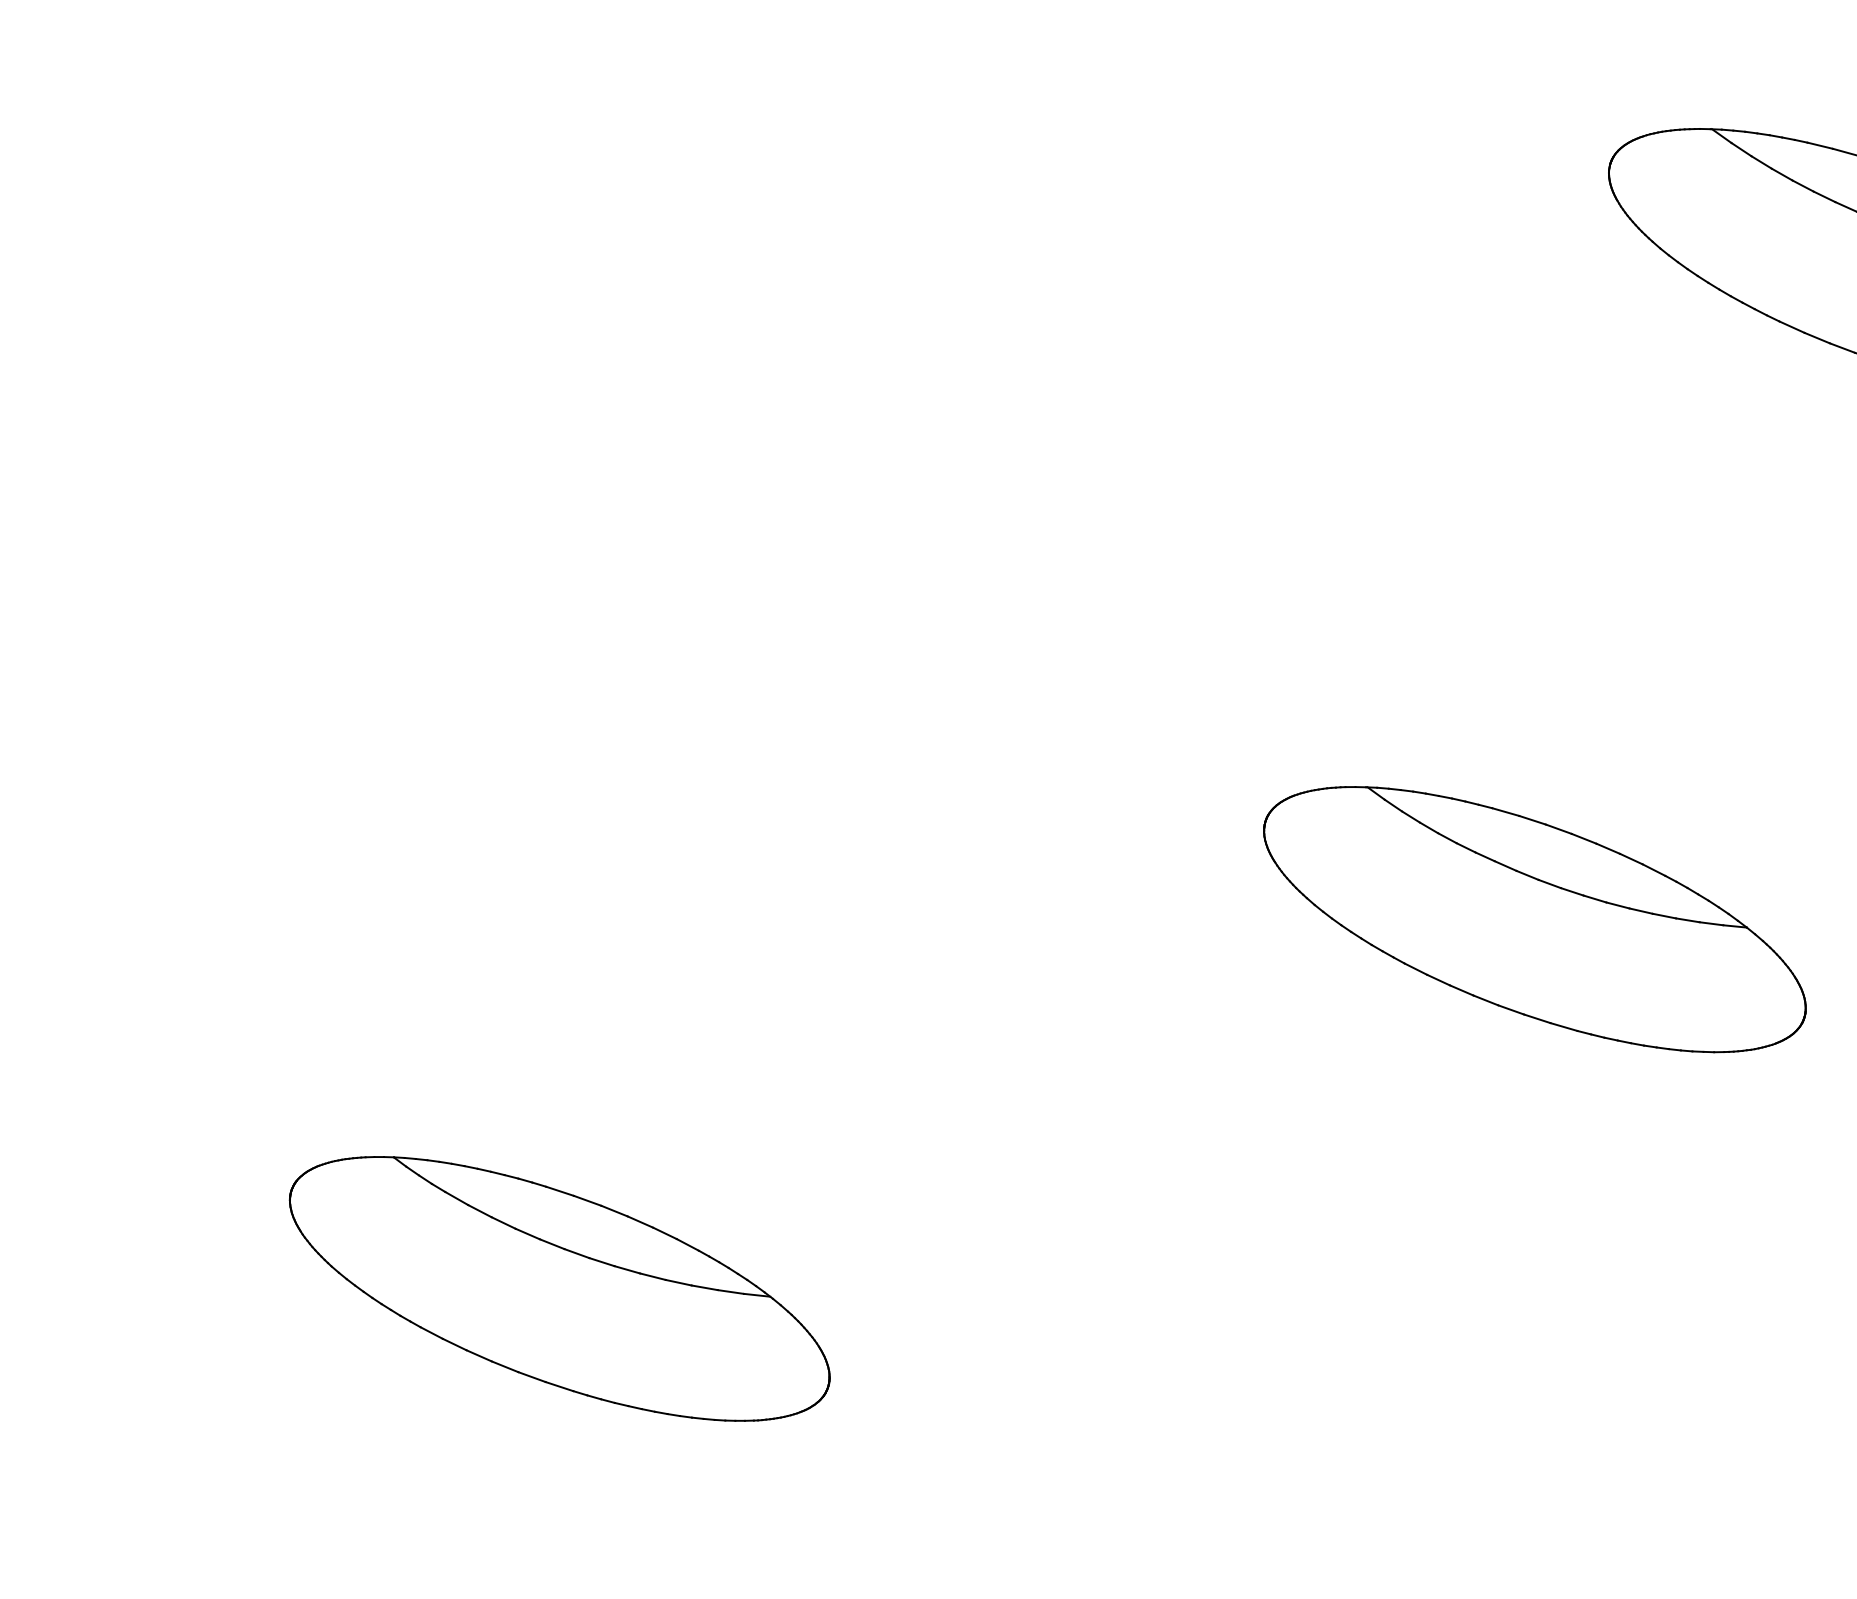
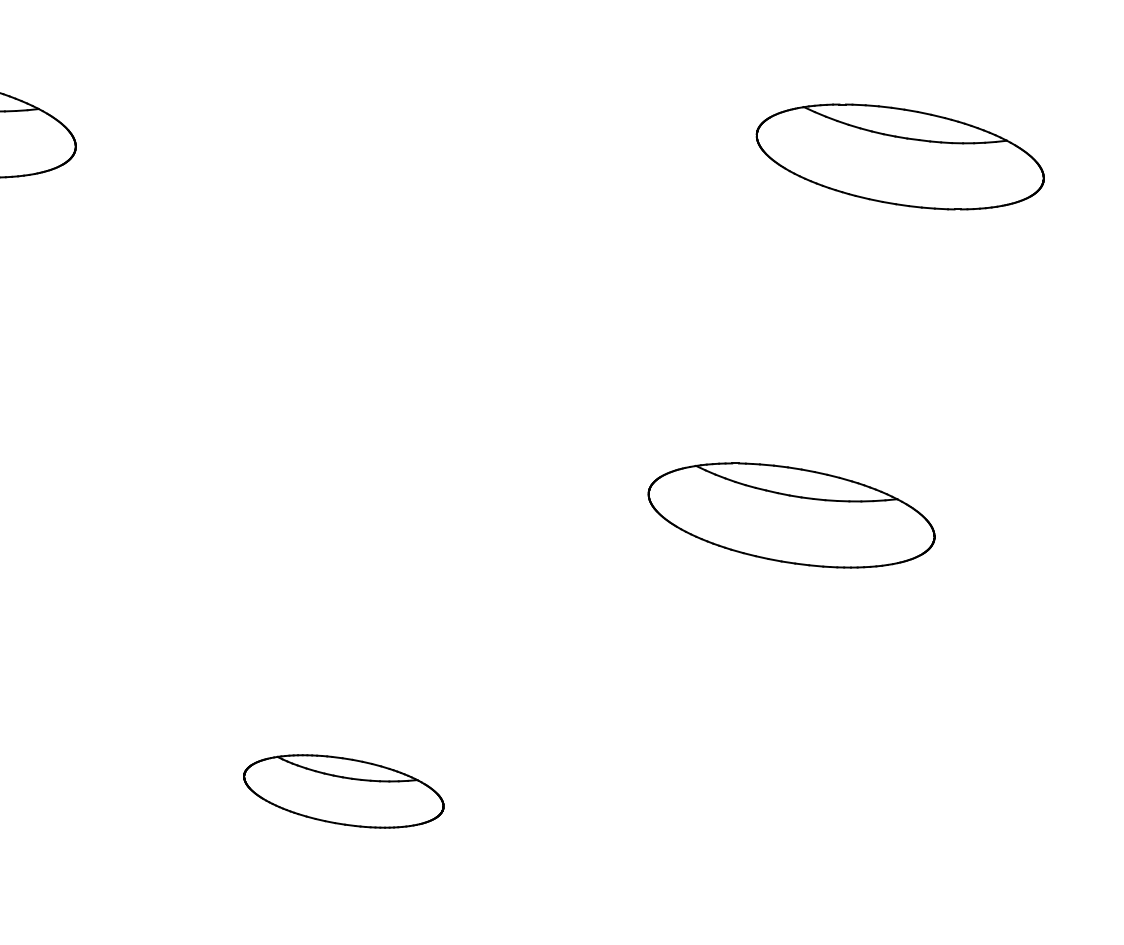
part: (559, 1288) -> (343, 791), size x0.7

